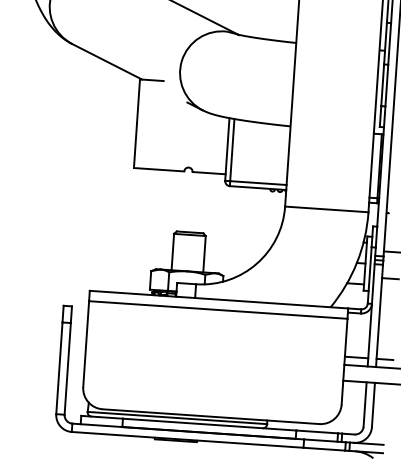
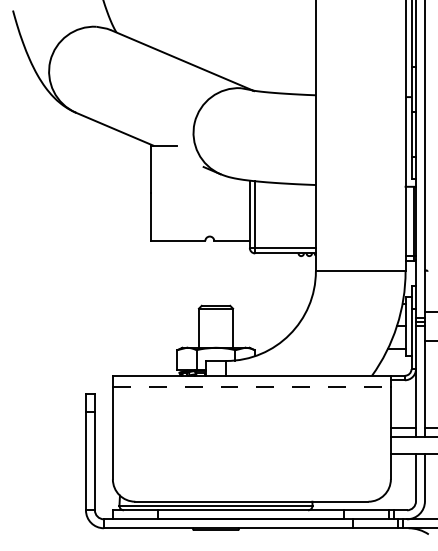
line: (218, 309) -> (252, 386), solid -> dashed

